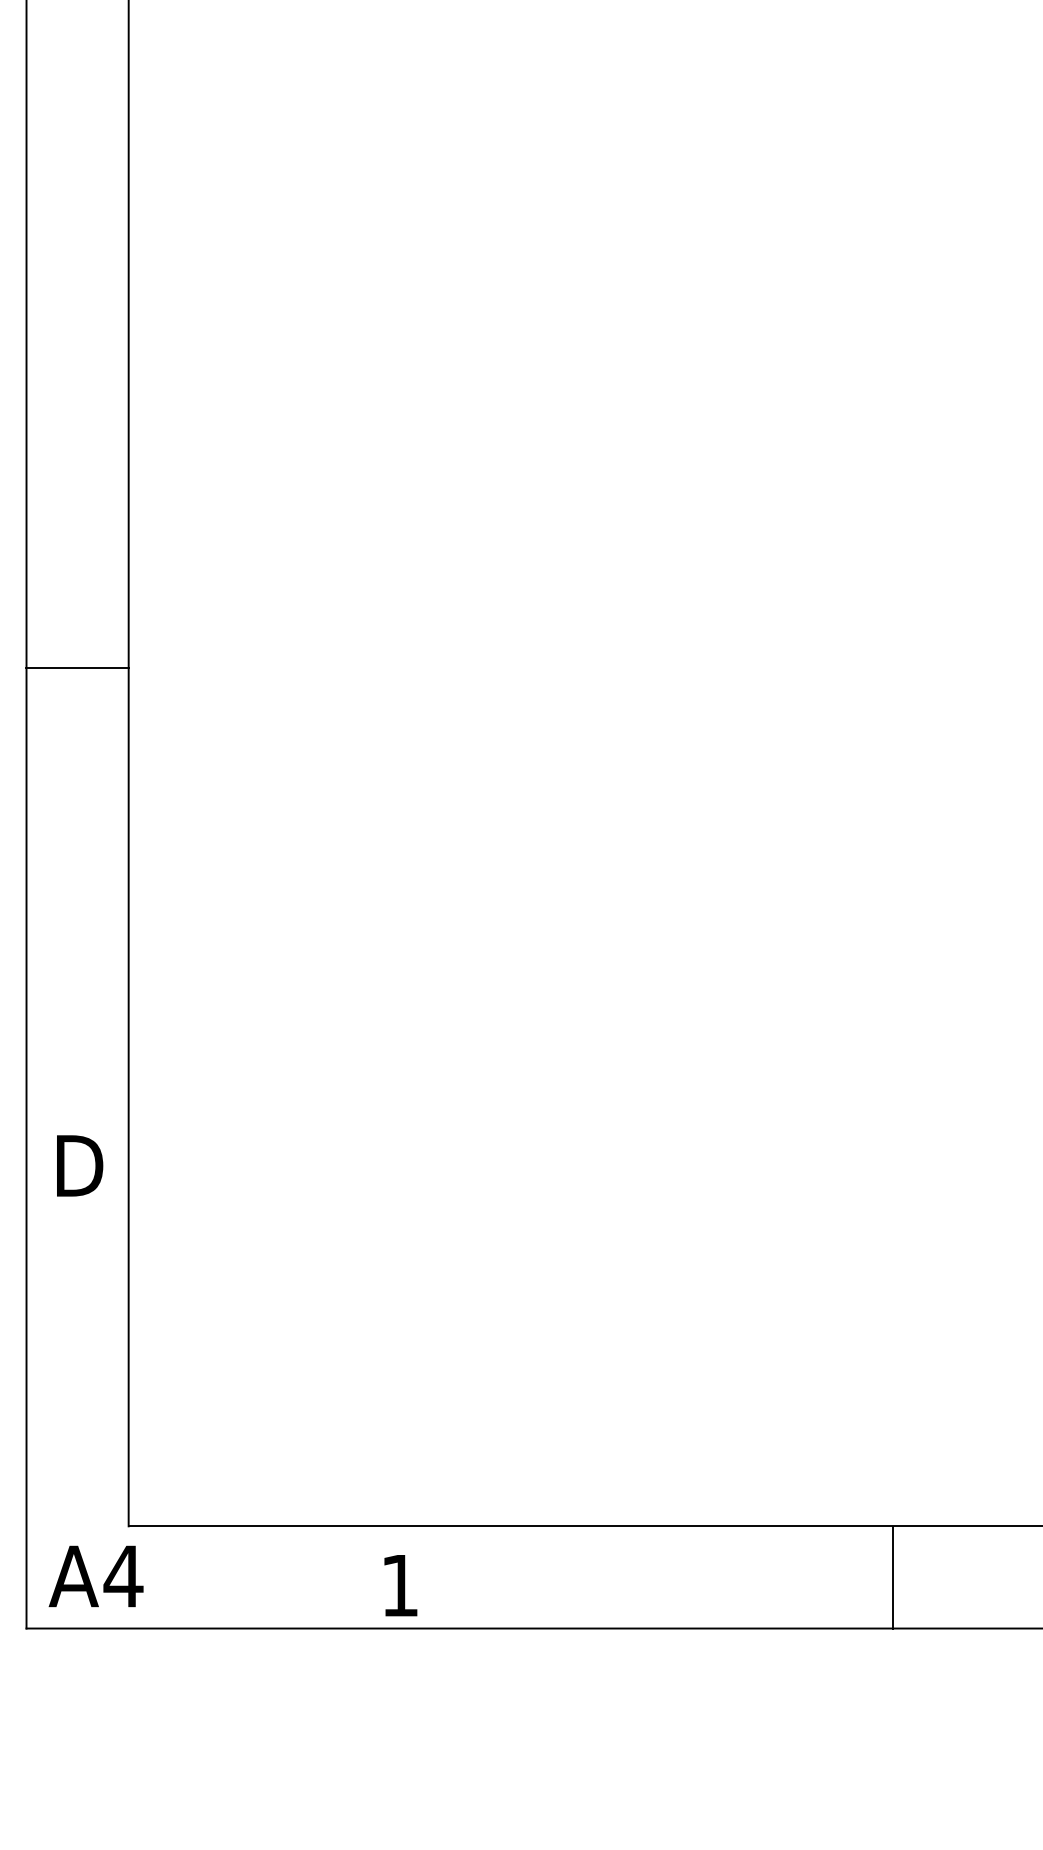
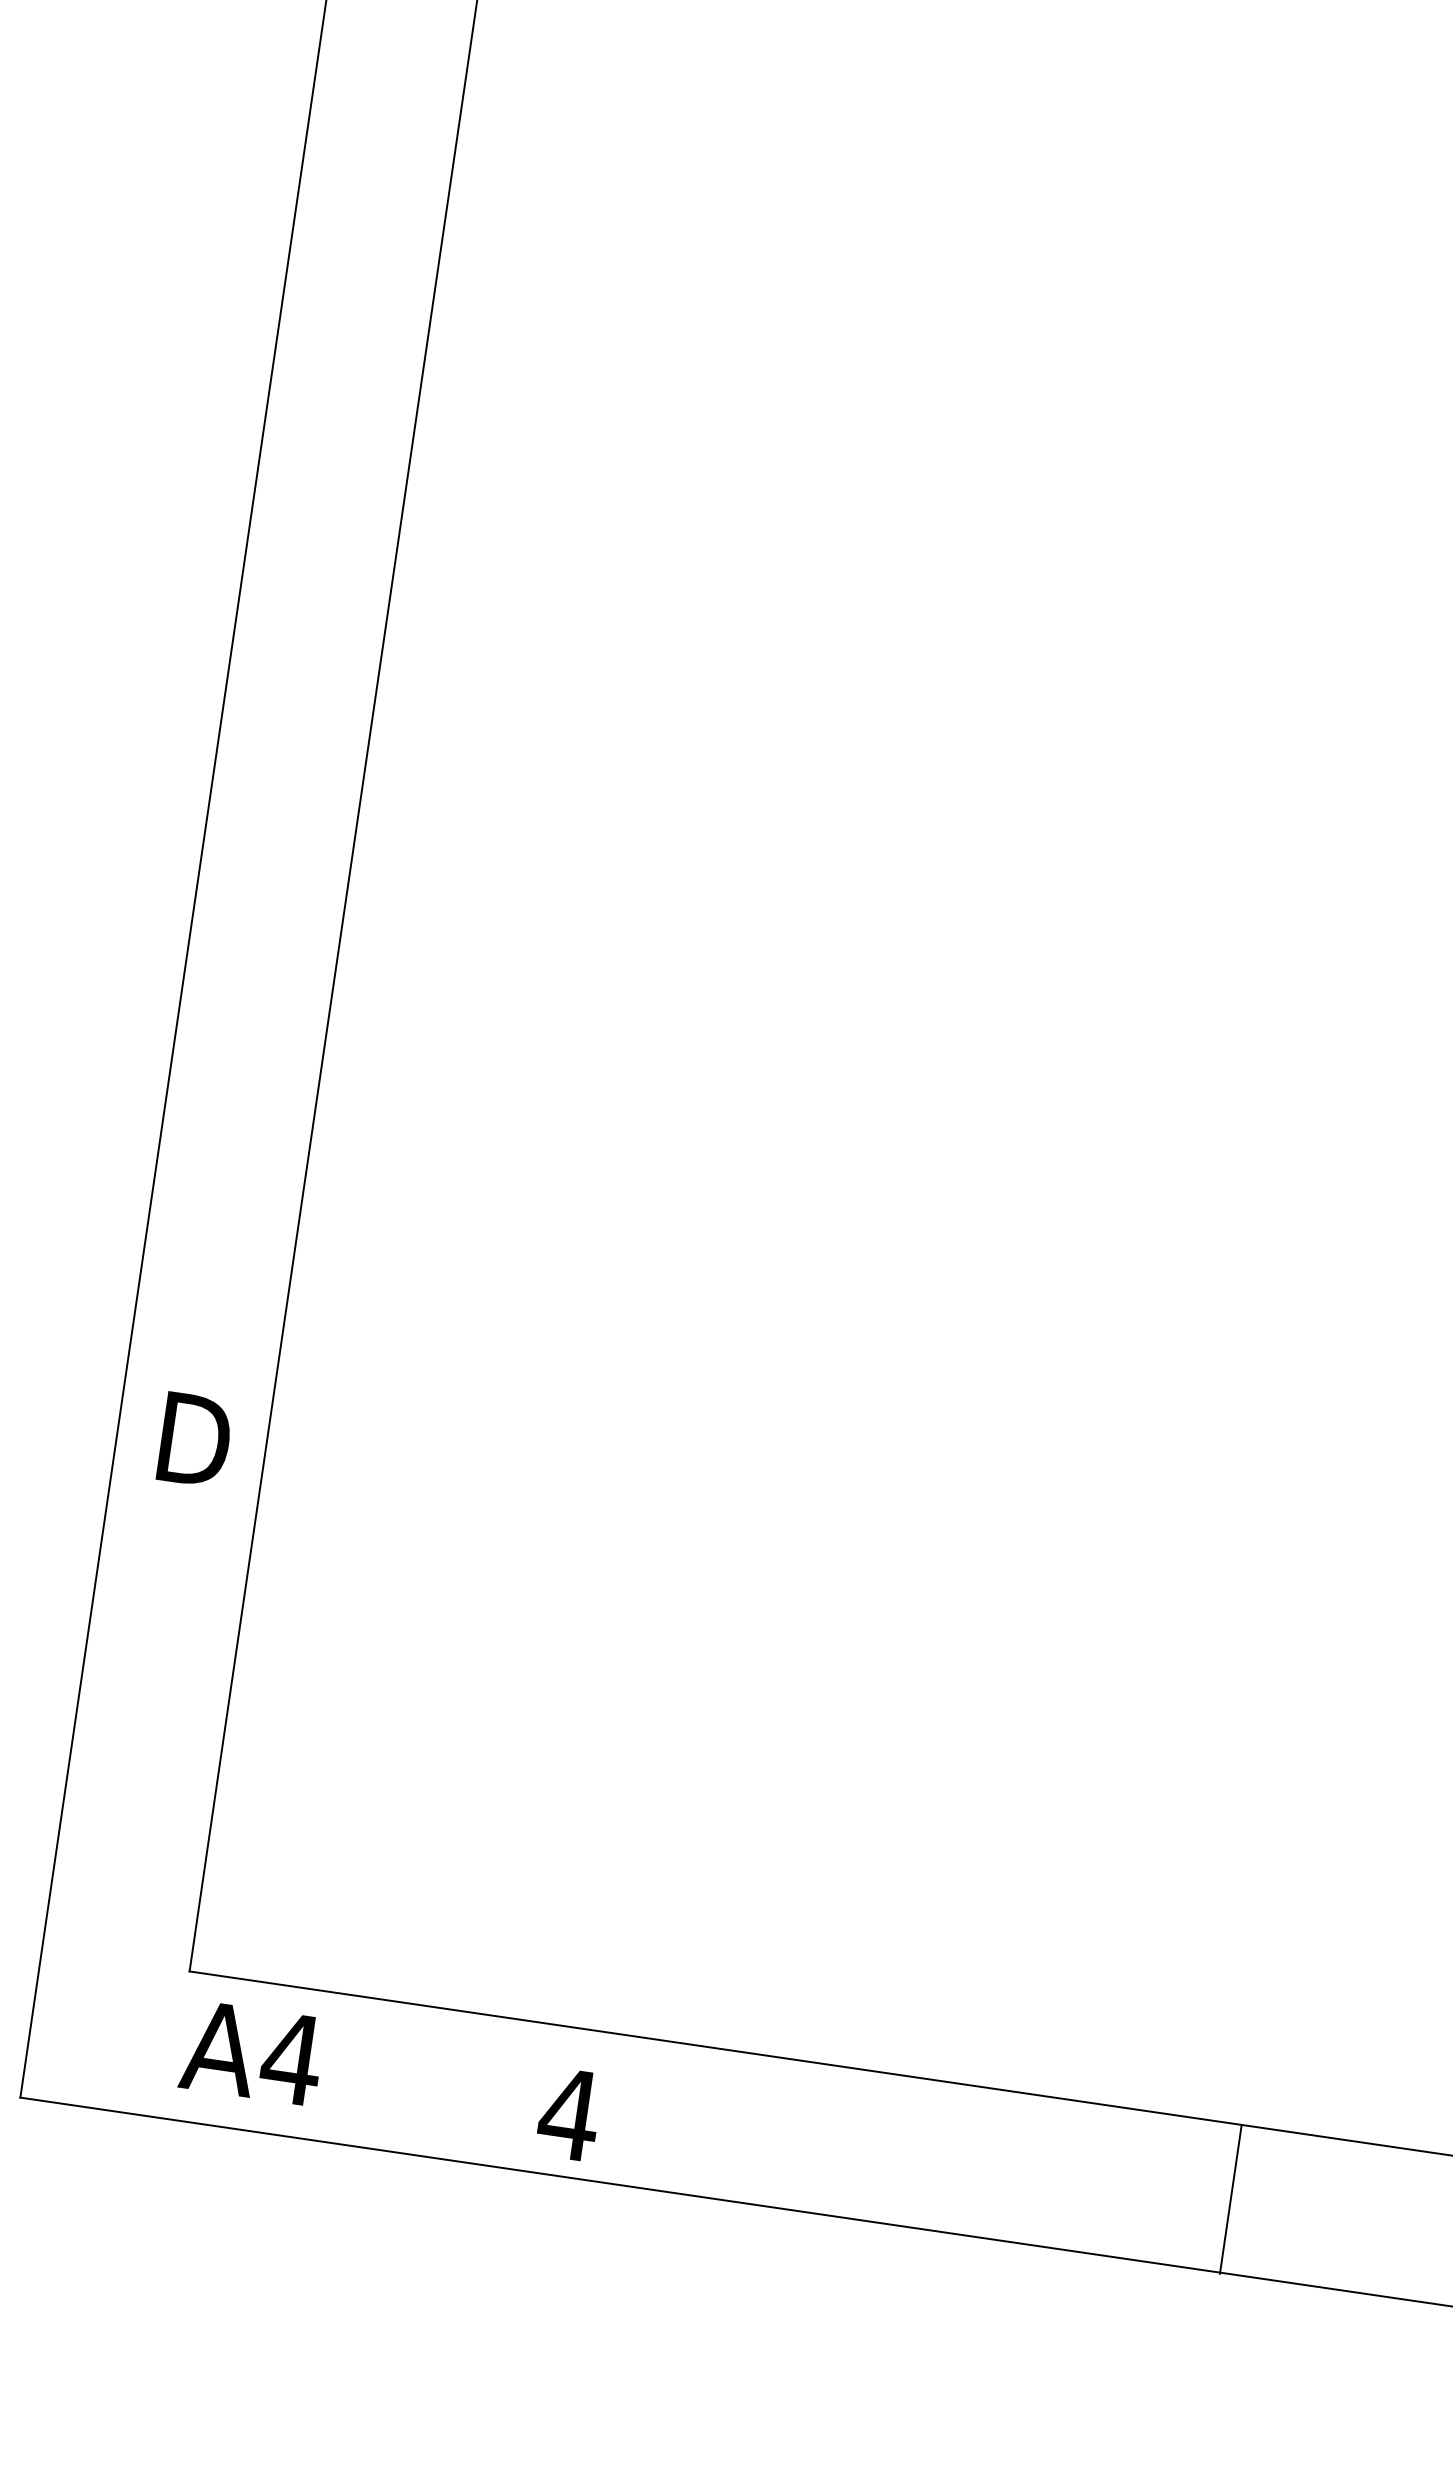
line: (77, 668) -> (296, 720), removed
text: (95, 1576) -> (251, 2053), moved
line: (893, 1578) -> (1230, 2200), moved
text: (399, 1585) -> (568, 2114), 1 -> 4

